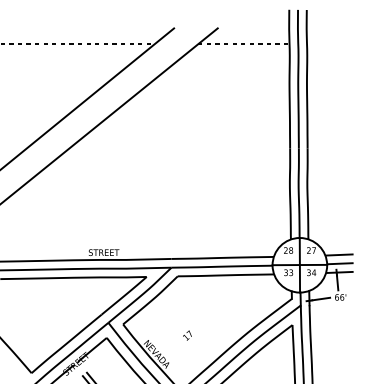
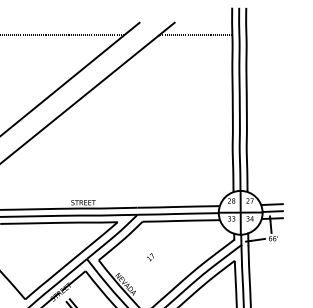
text: (187, 335) -> (150, 257), moved

